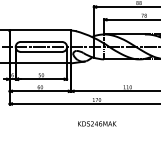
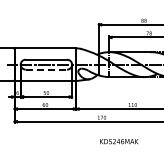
line: (41, 51) -> (46, 69), solid -> dashed
text: (97, 123) -> (119, 141), moved

